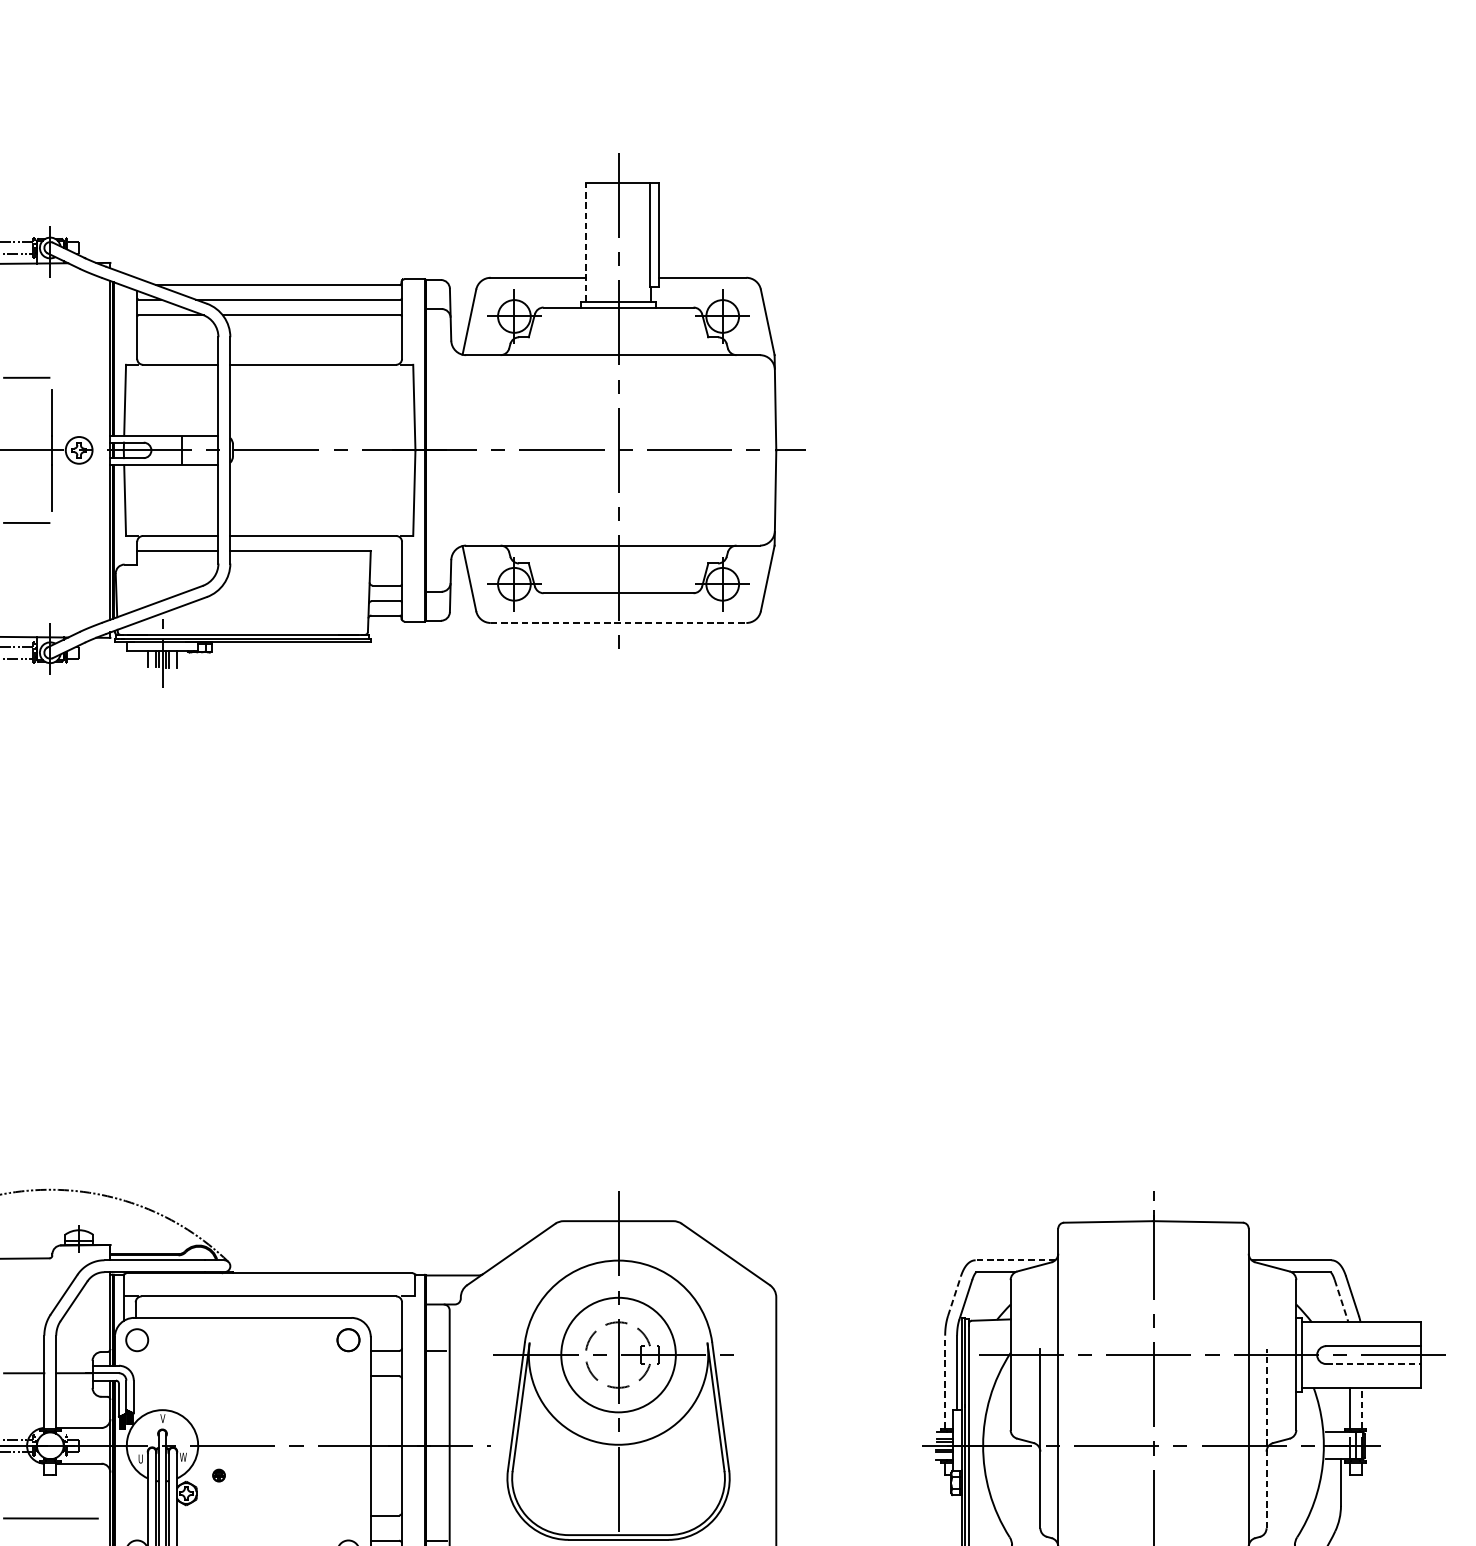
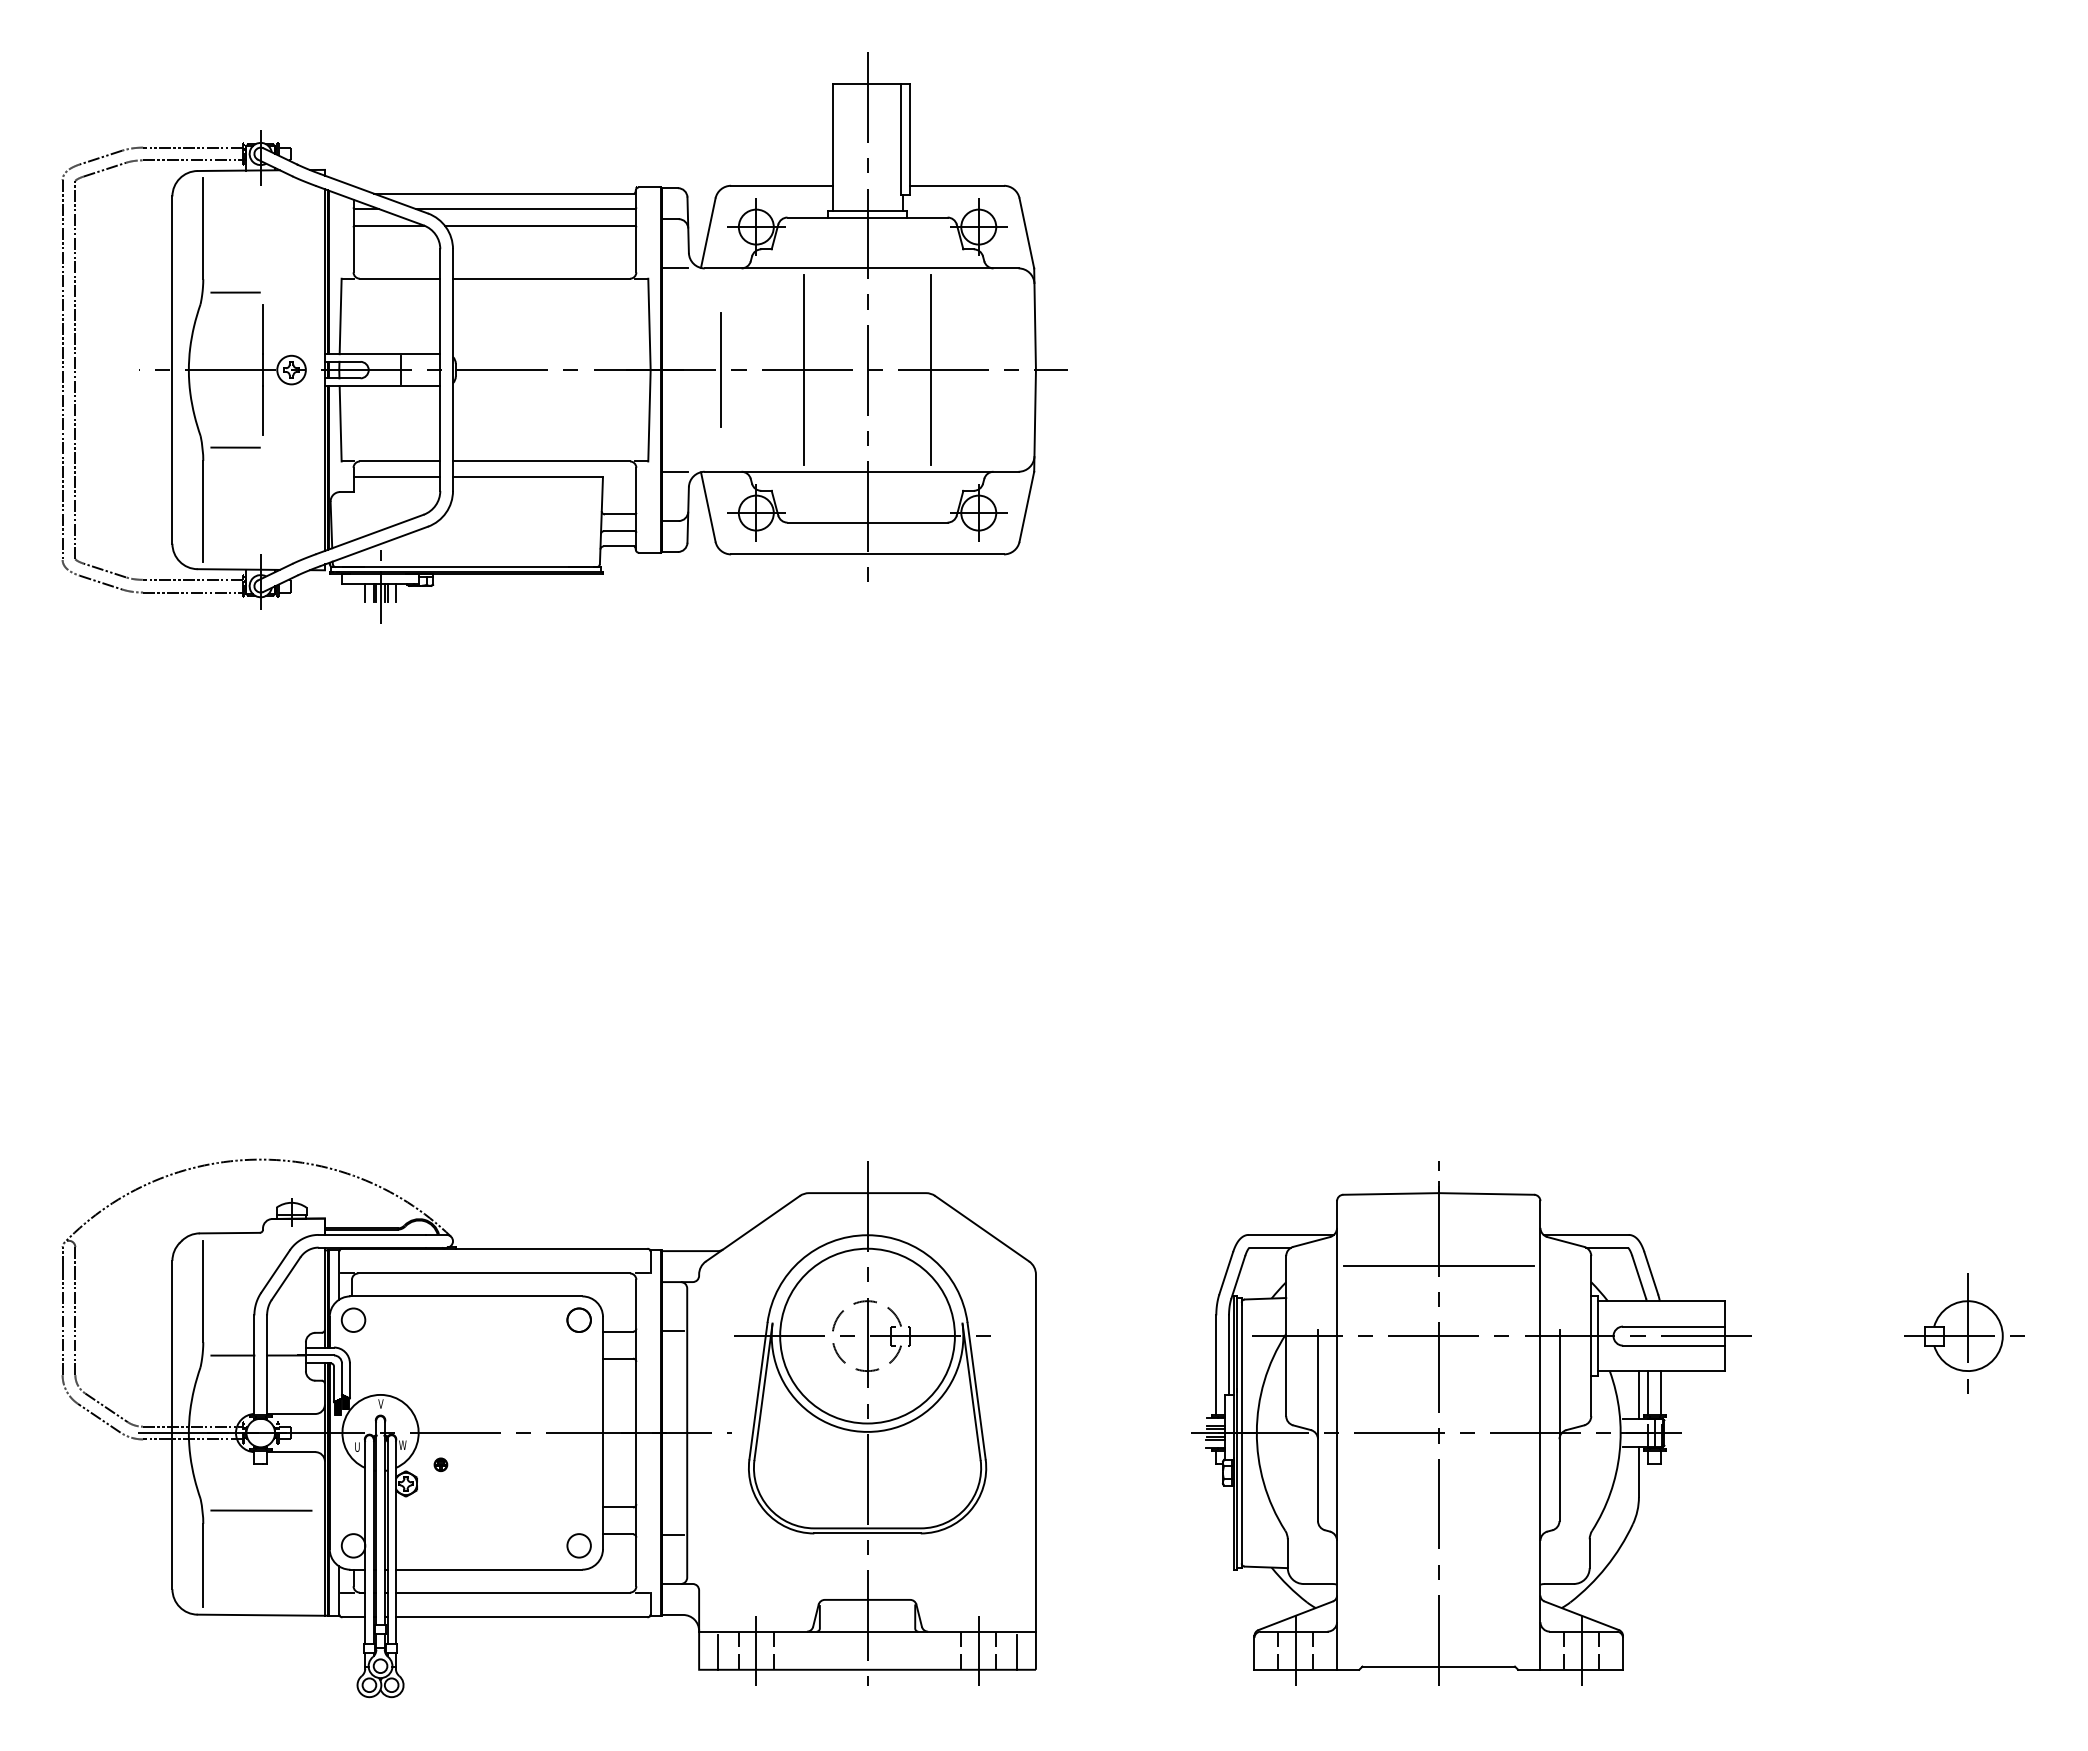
line: (585, 241) -> (832, 147), dashed -> solid
line: (437, 355) -> (674, 268), added
line: (480, 449) -> (720, 369), added
line: (559, 449) -> (804, 369), added
line: (678, 449) -> (931, 369), added
line: (437, 545) -> (674, 471), added
line: (619, 623) -> (868, 554), dashed -> solid
line: (1015, 1259) -> (1291, 1234), dashed -> solid
line: (1153, 1289) -> (1438, 1266), added
line: (954, 1295) -> (1226, 1272), dashed -> solid
line: (1341, 1300) -> (1639, 1277), dashed -> solid
circle: (618, 1354) -> (867, 1335), size x1.43
line: (1373, 1363) -> (1673, 1345), dashed -> solid
line: (945, 1382) -> (1216, 1365), dashed -> solid
line: (1362, 1407) -> (1661, 1392), dashed -> solid
line: (1340, 1409) -> (1638, 1394), added
line: (1266, 1438) -> (1559, 1425), dashed -> solid

